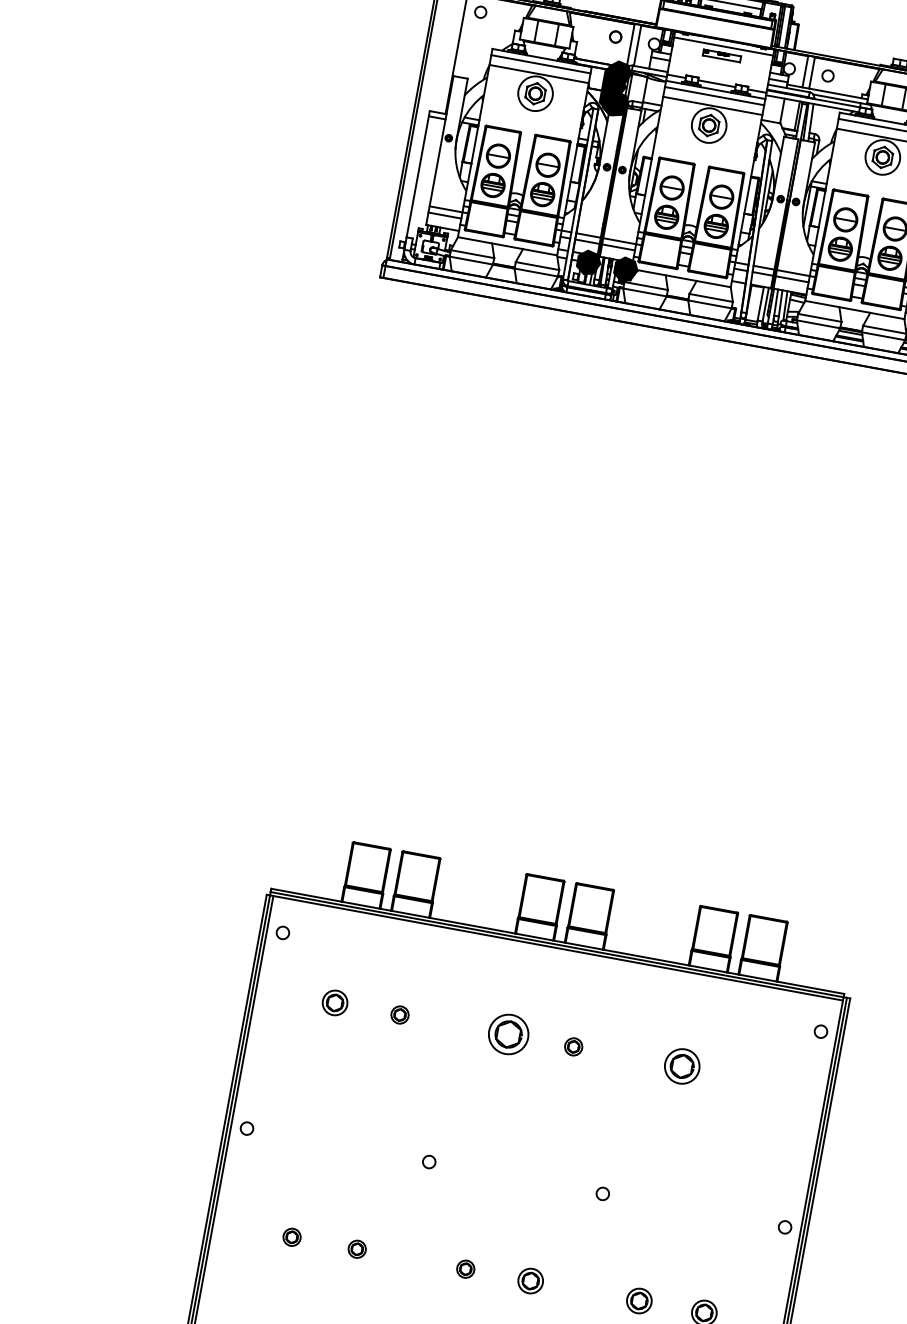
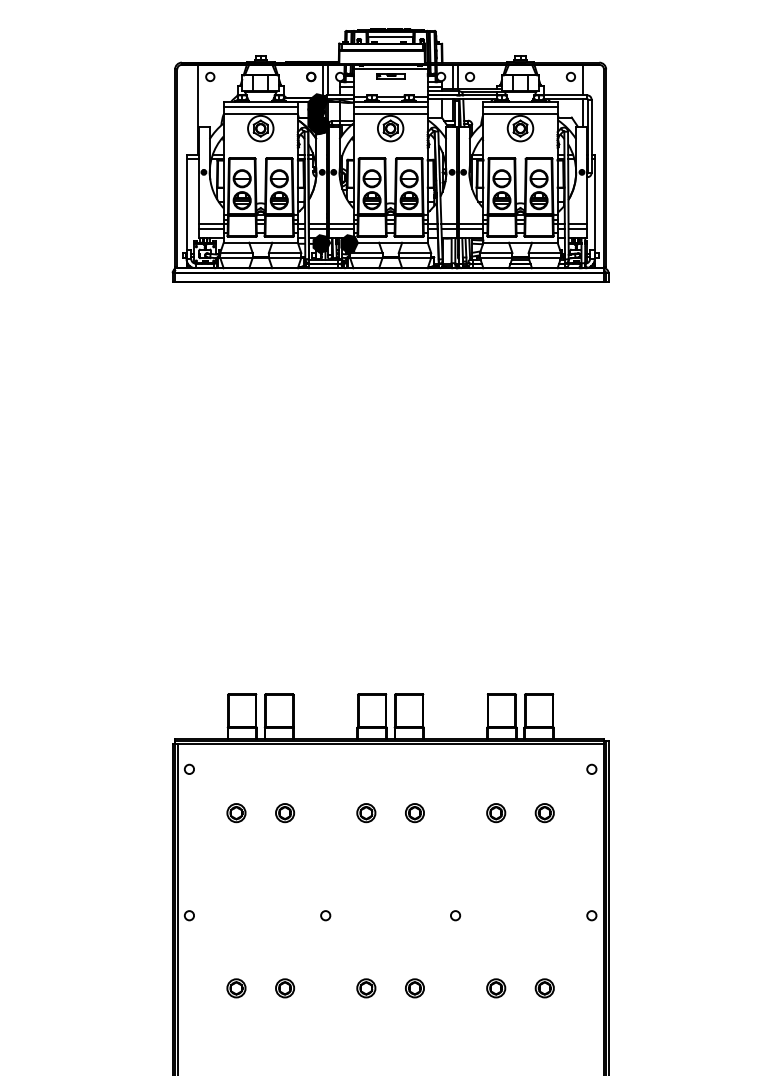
part: (399, 1015) -> (284, 813), size x1.43
part: (508, 1035) -> (366, 813), size x0.62
part: (573, 1047) -> (414, 813), size x1.43
part: (682, 1067) -> (496, 813), size x0.71
part: (746, 1079) -> (544, 813), added
part: (292, 1237) -> (236, 988), size x1.43
part: (357, 1249) -> (285, 988), size x1.43
part: (465, 1269) -> (366, 988), size x1.43

